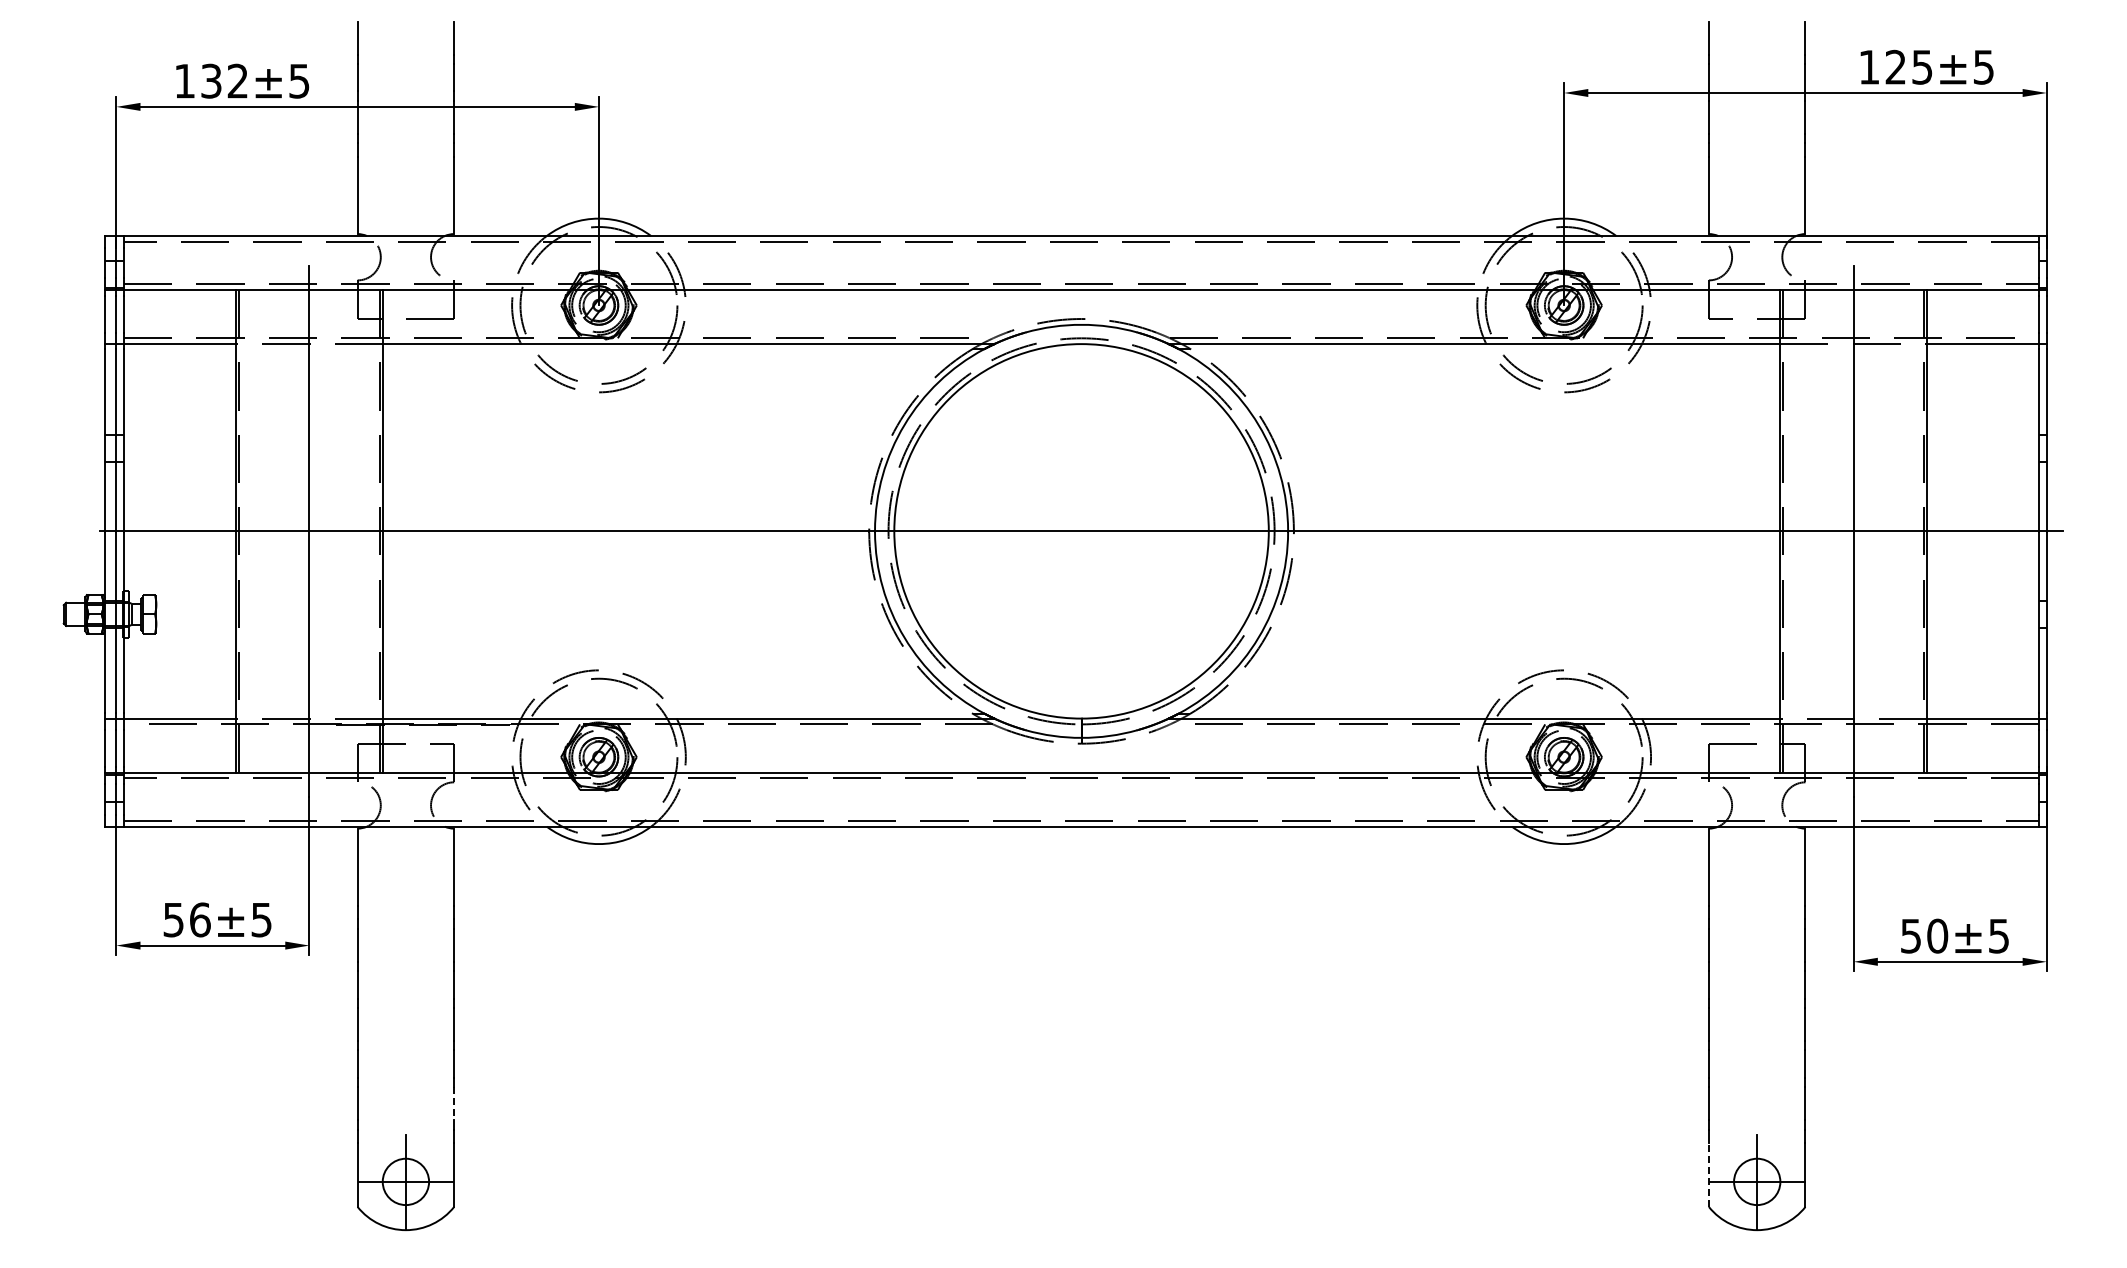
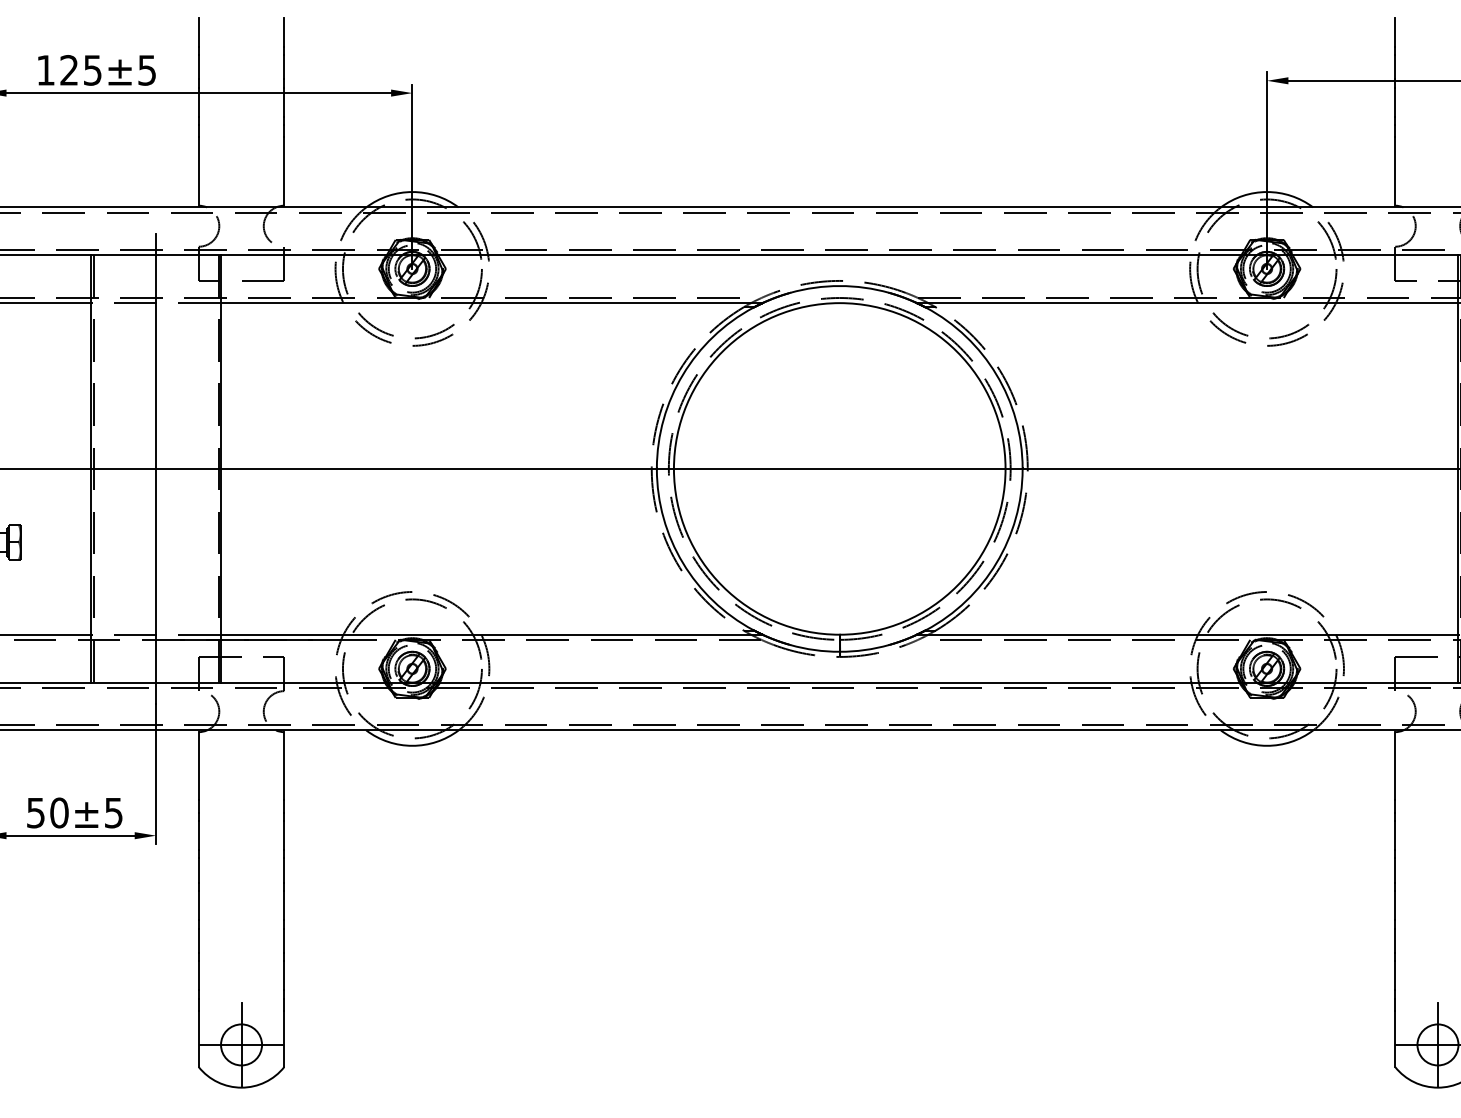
text: (224, 80) -> (80, 69), 132 -> 125
text: (199, 919) -> (58, 812), 56 -> 50
line: (454, 1104) -> (284, 976), dashed -> solid
line: (1708, 1175) -> (1394, 1039), dashed -> solid

